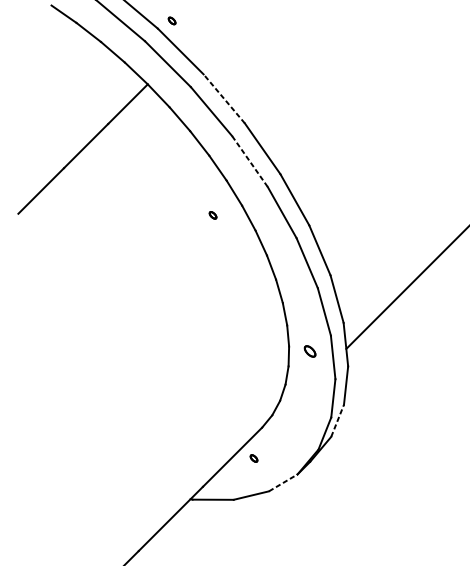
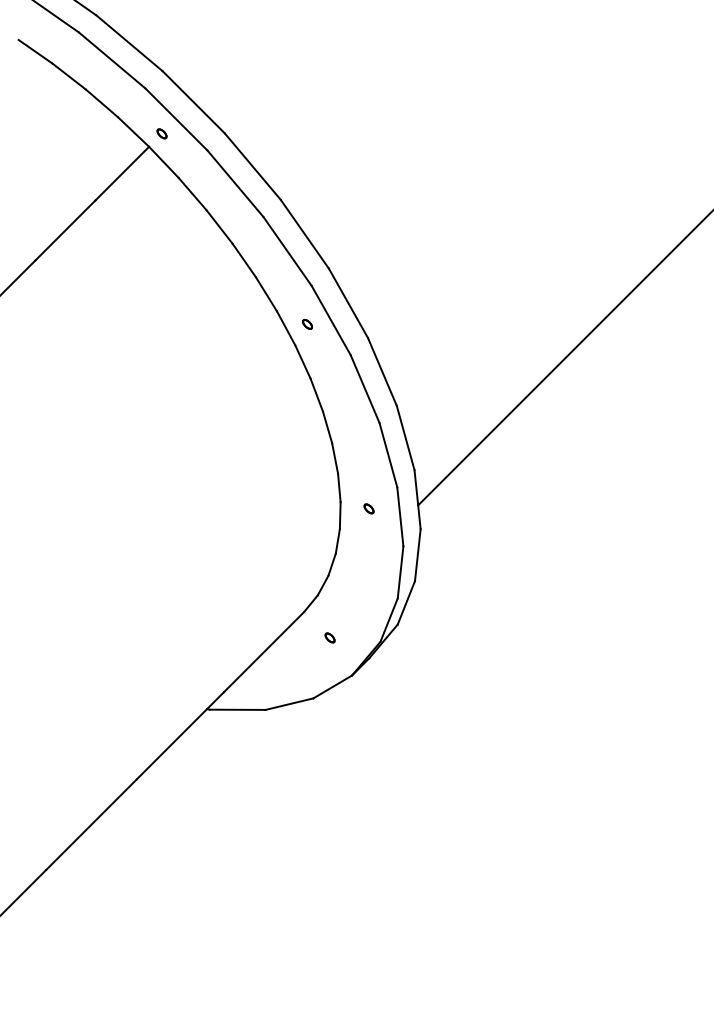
part: (171, 20) -> (161, 133), moved
line: (224, 98) -> (252, 166), dashed -> solid
line: (249, 161) -> (287, 251), dashed -> solid
part: (213, 214) -> (307, 323), moved
part: (309, 351) -> (368, 508), size x0.62
line: (337, 420) -> (406, 602), dashed -> solid
part: (253, 458) -> (329, 637), moved
line: (283, 482) -> (333, 686), dashed -> solid

